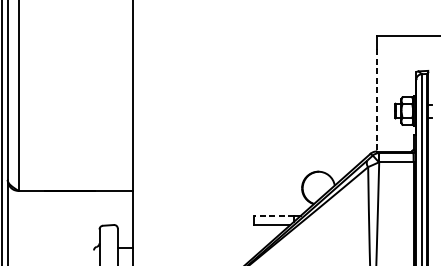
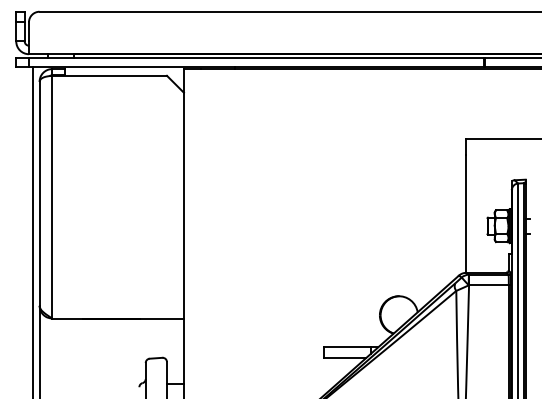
line: (376, 101) -> (466, 214), dashed -> solid
line: (273, 216) -> (346, 347), dashed -> solid

